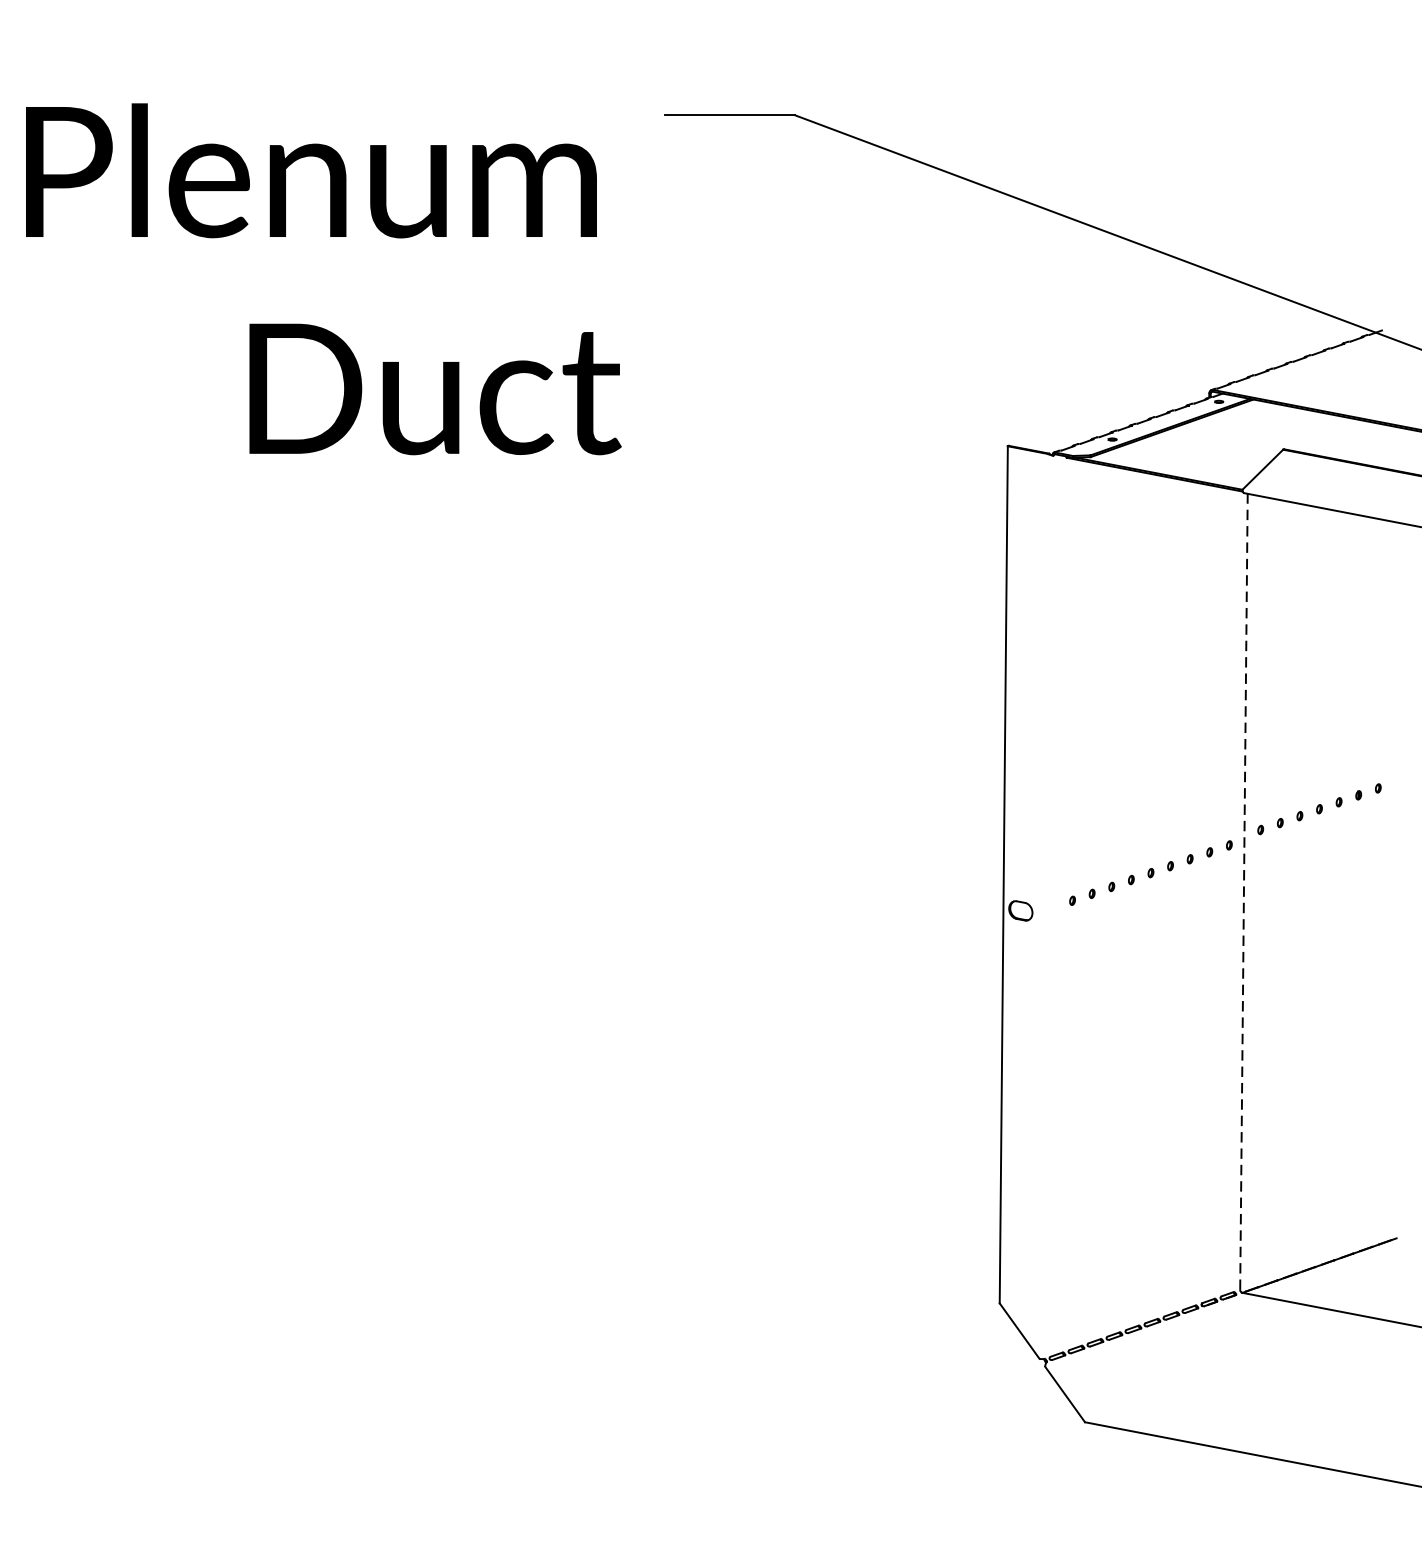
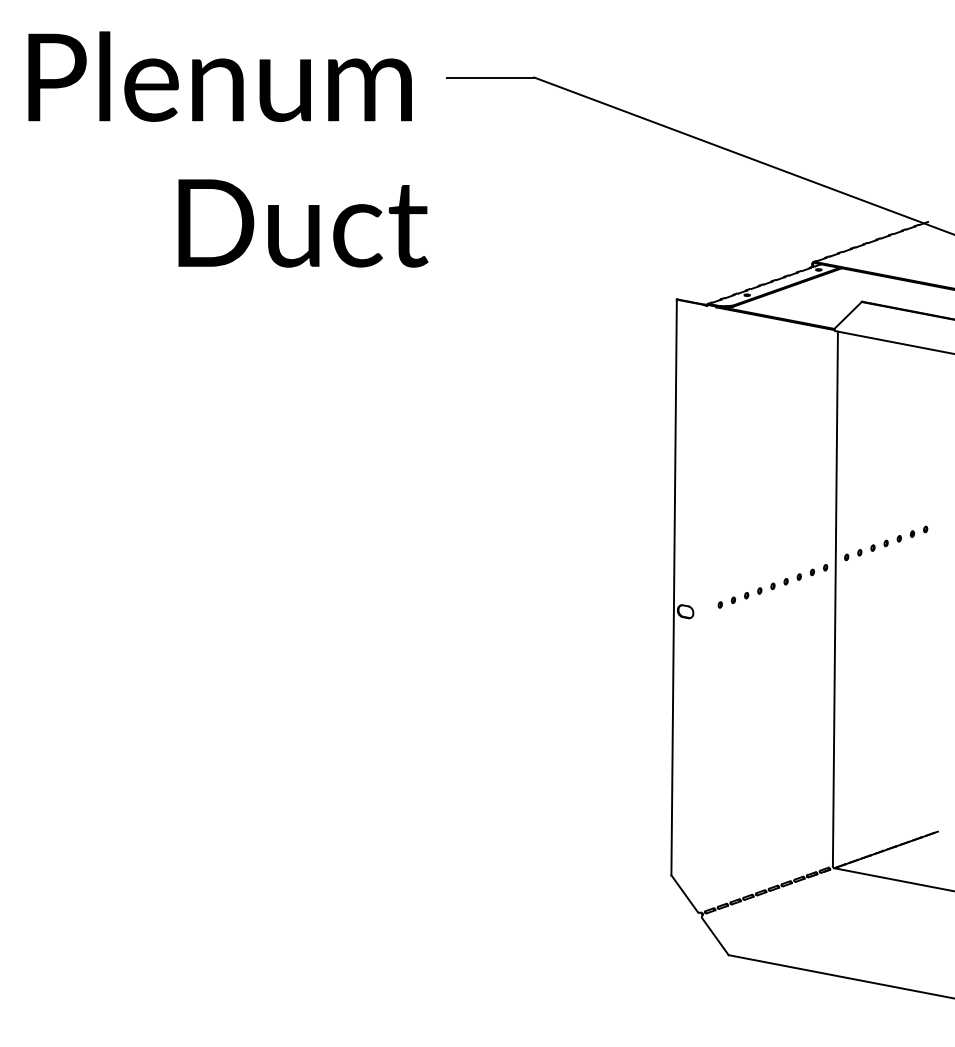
text: (323, 279) -> (228, 149), moved
line: (1244, 891) -> (835, 598), dashed -> solid

